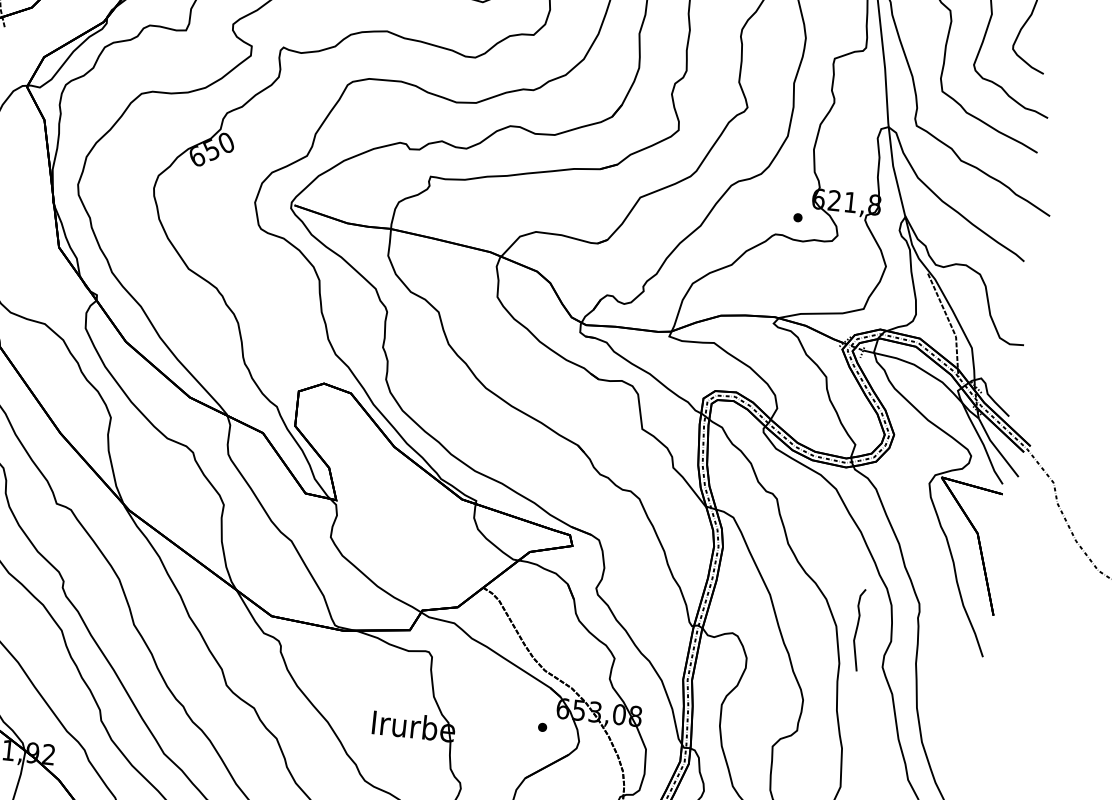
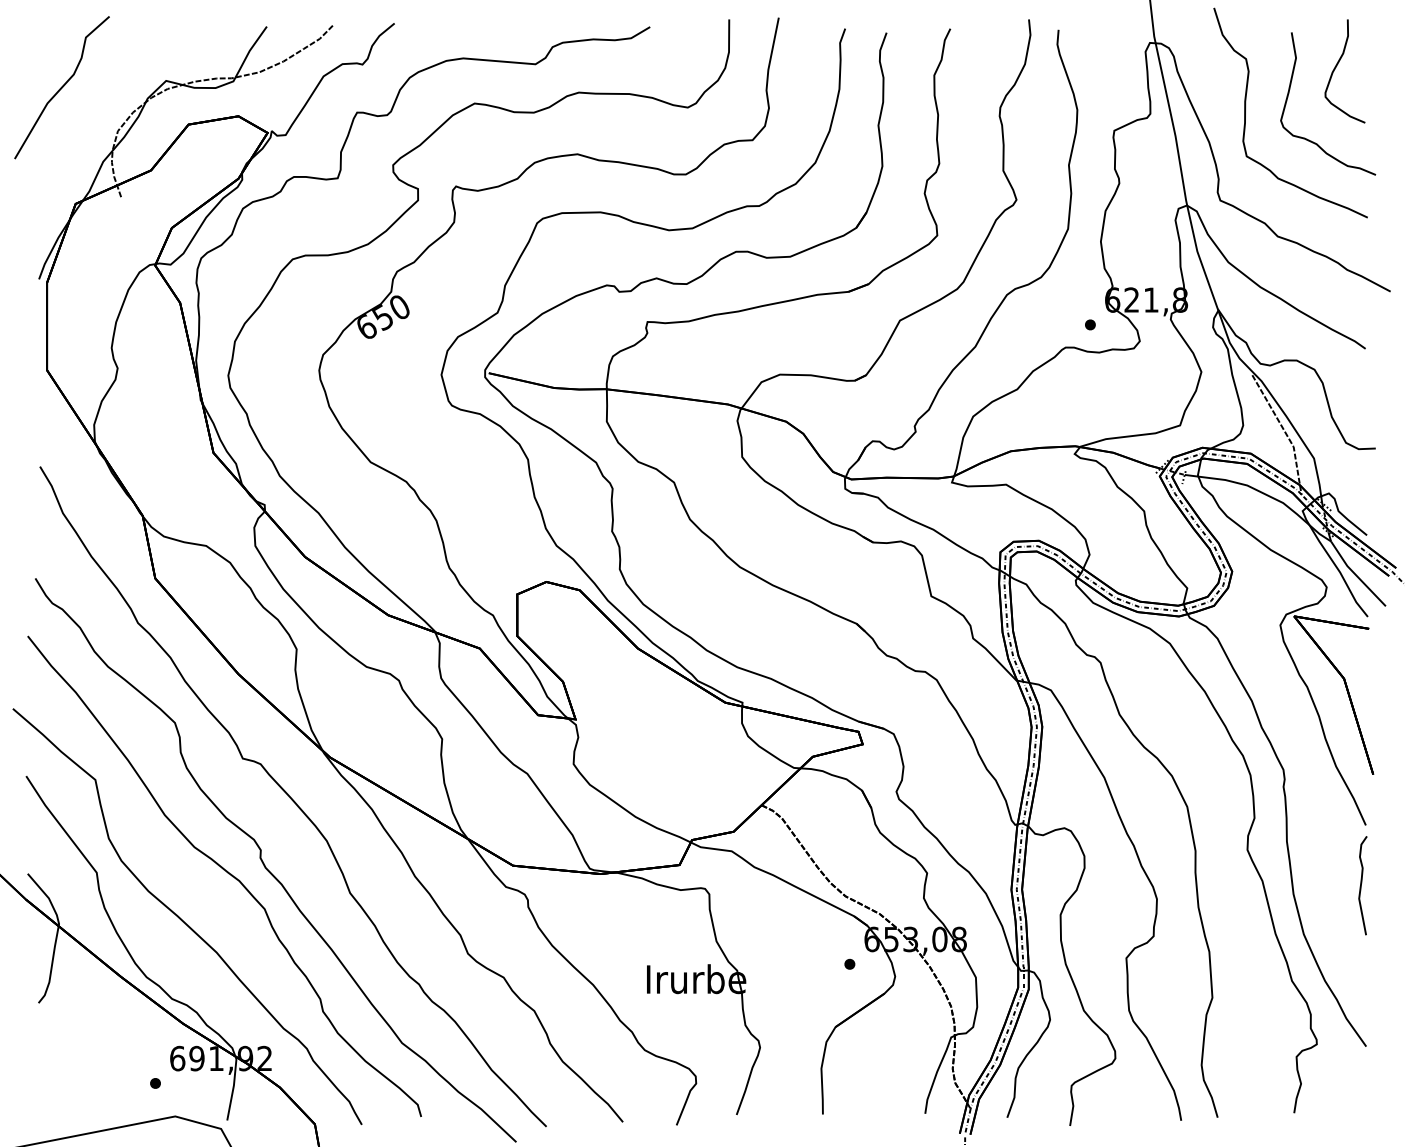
curve: (857, 629) -> (1361, 885), moved

